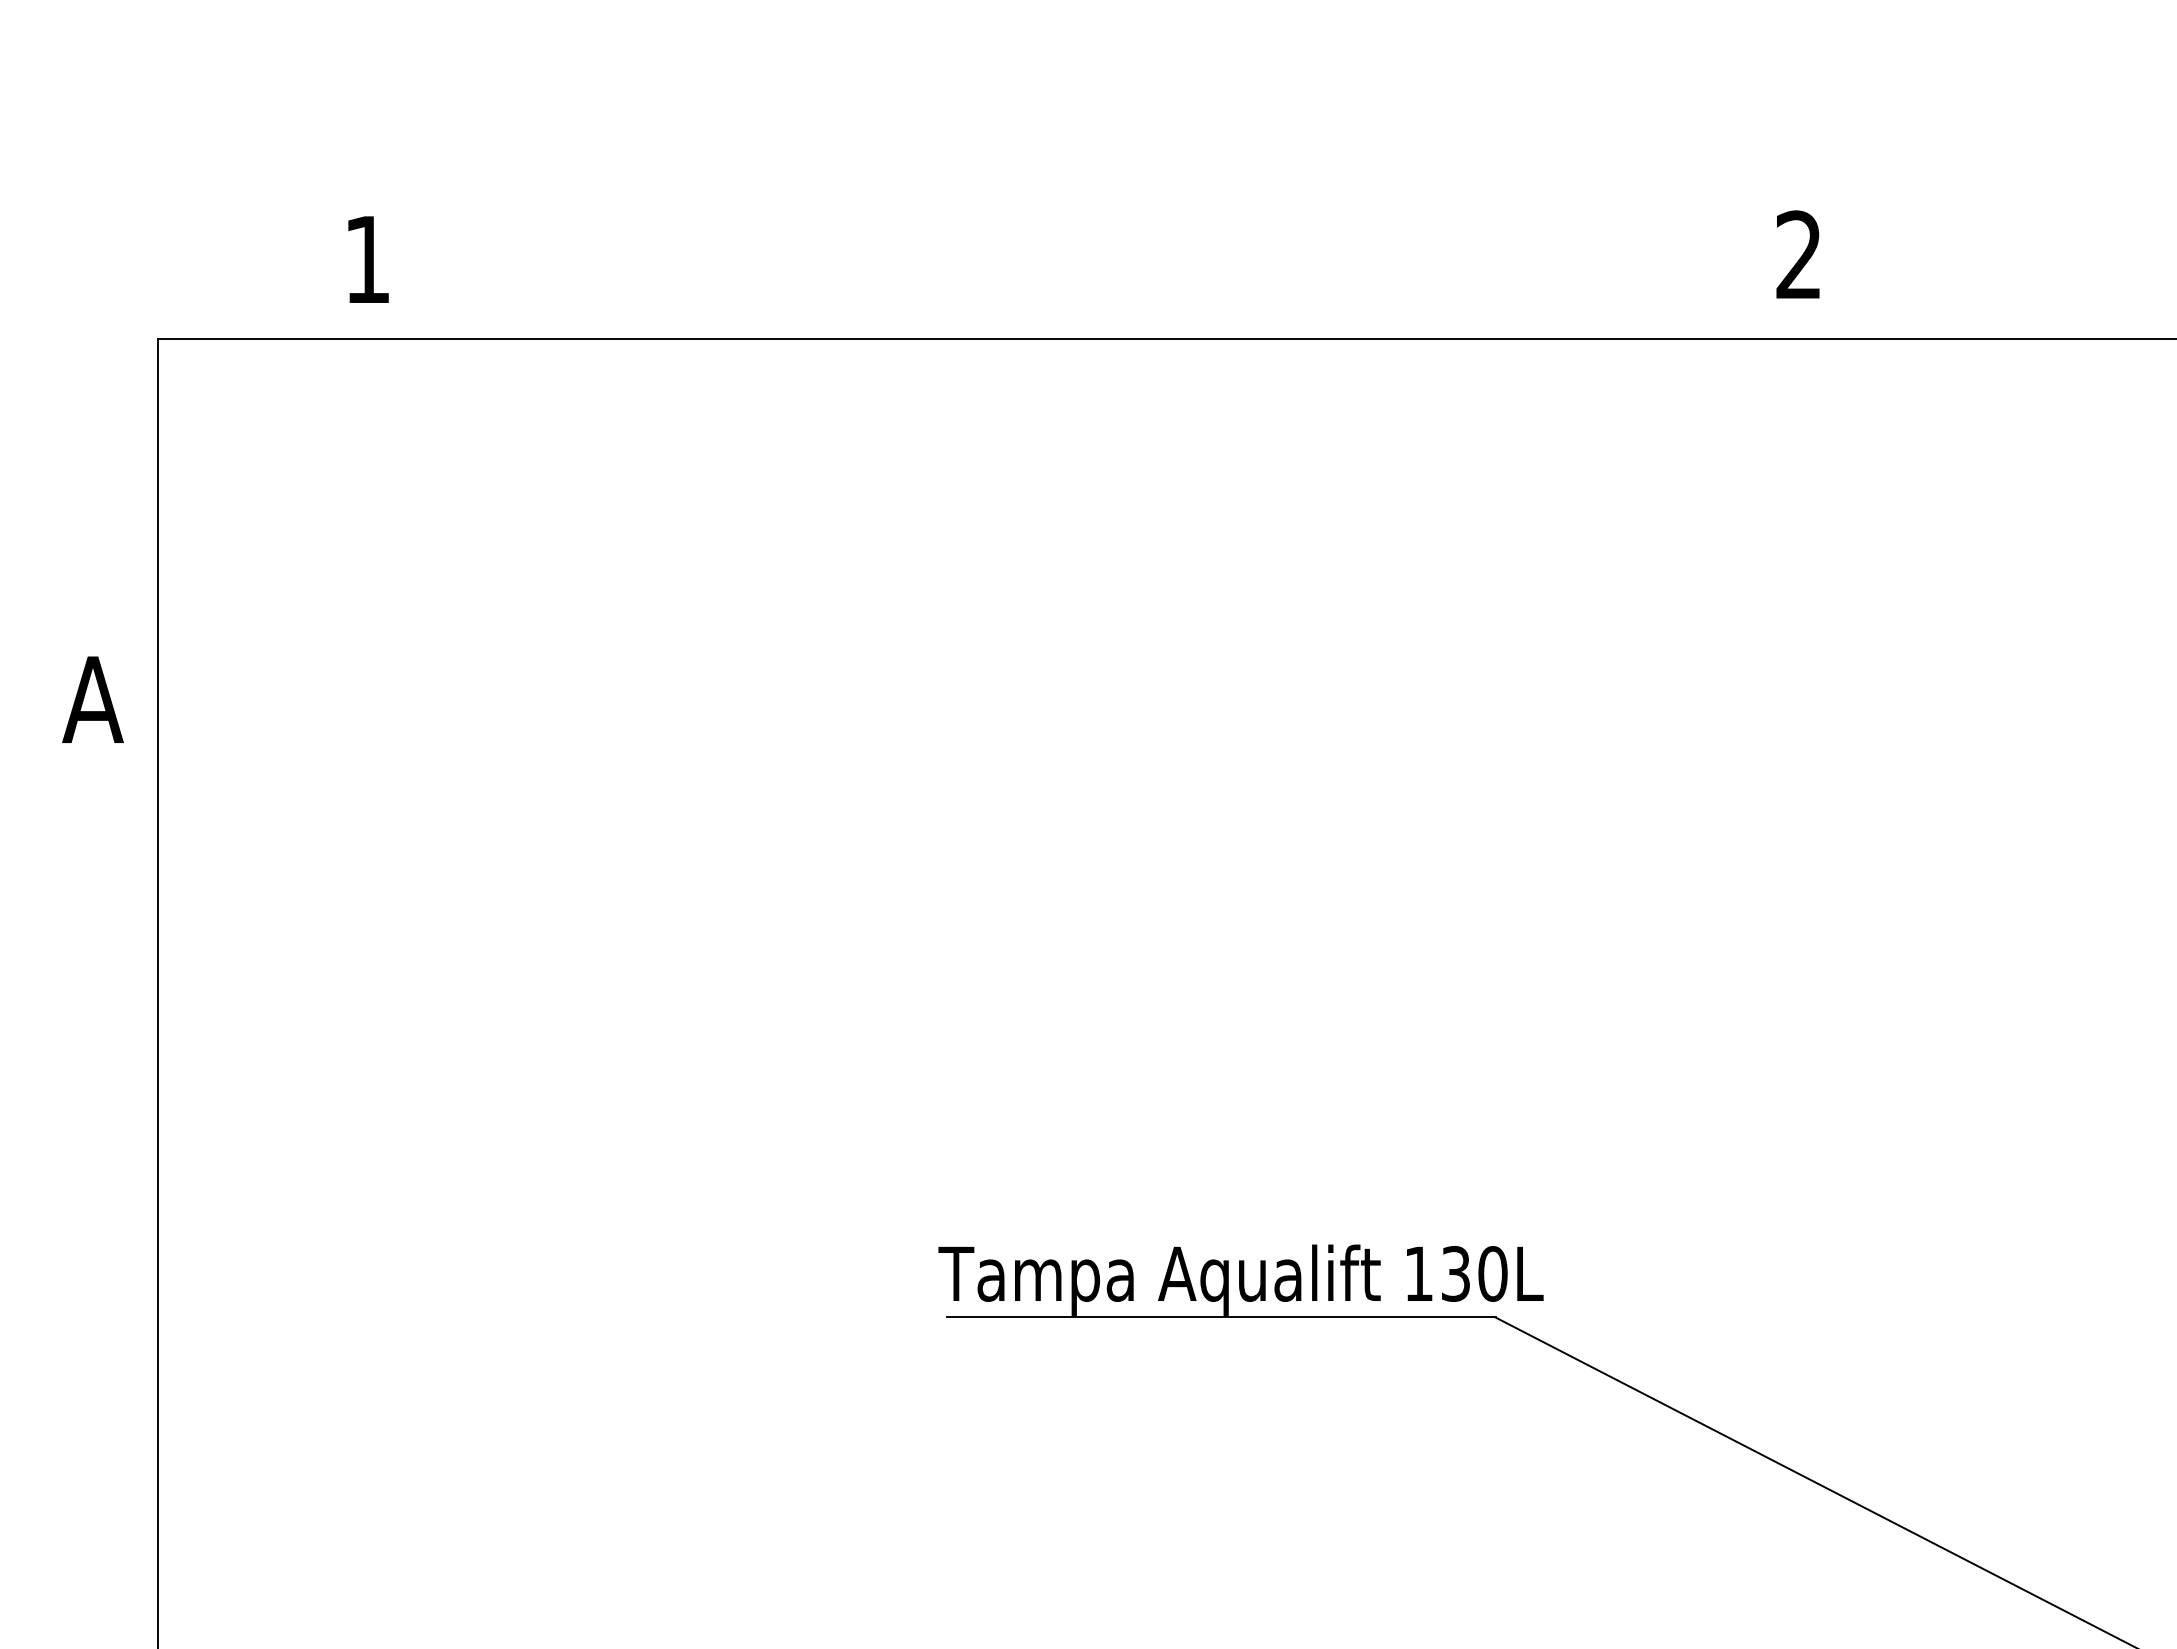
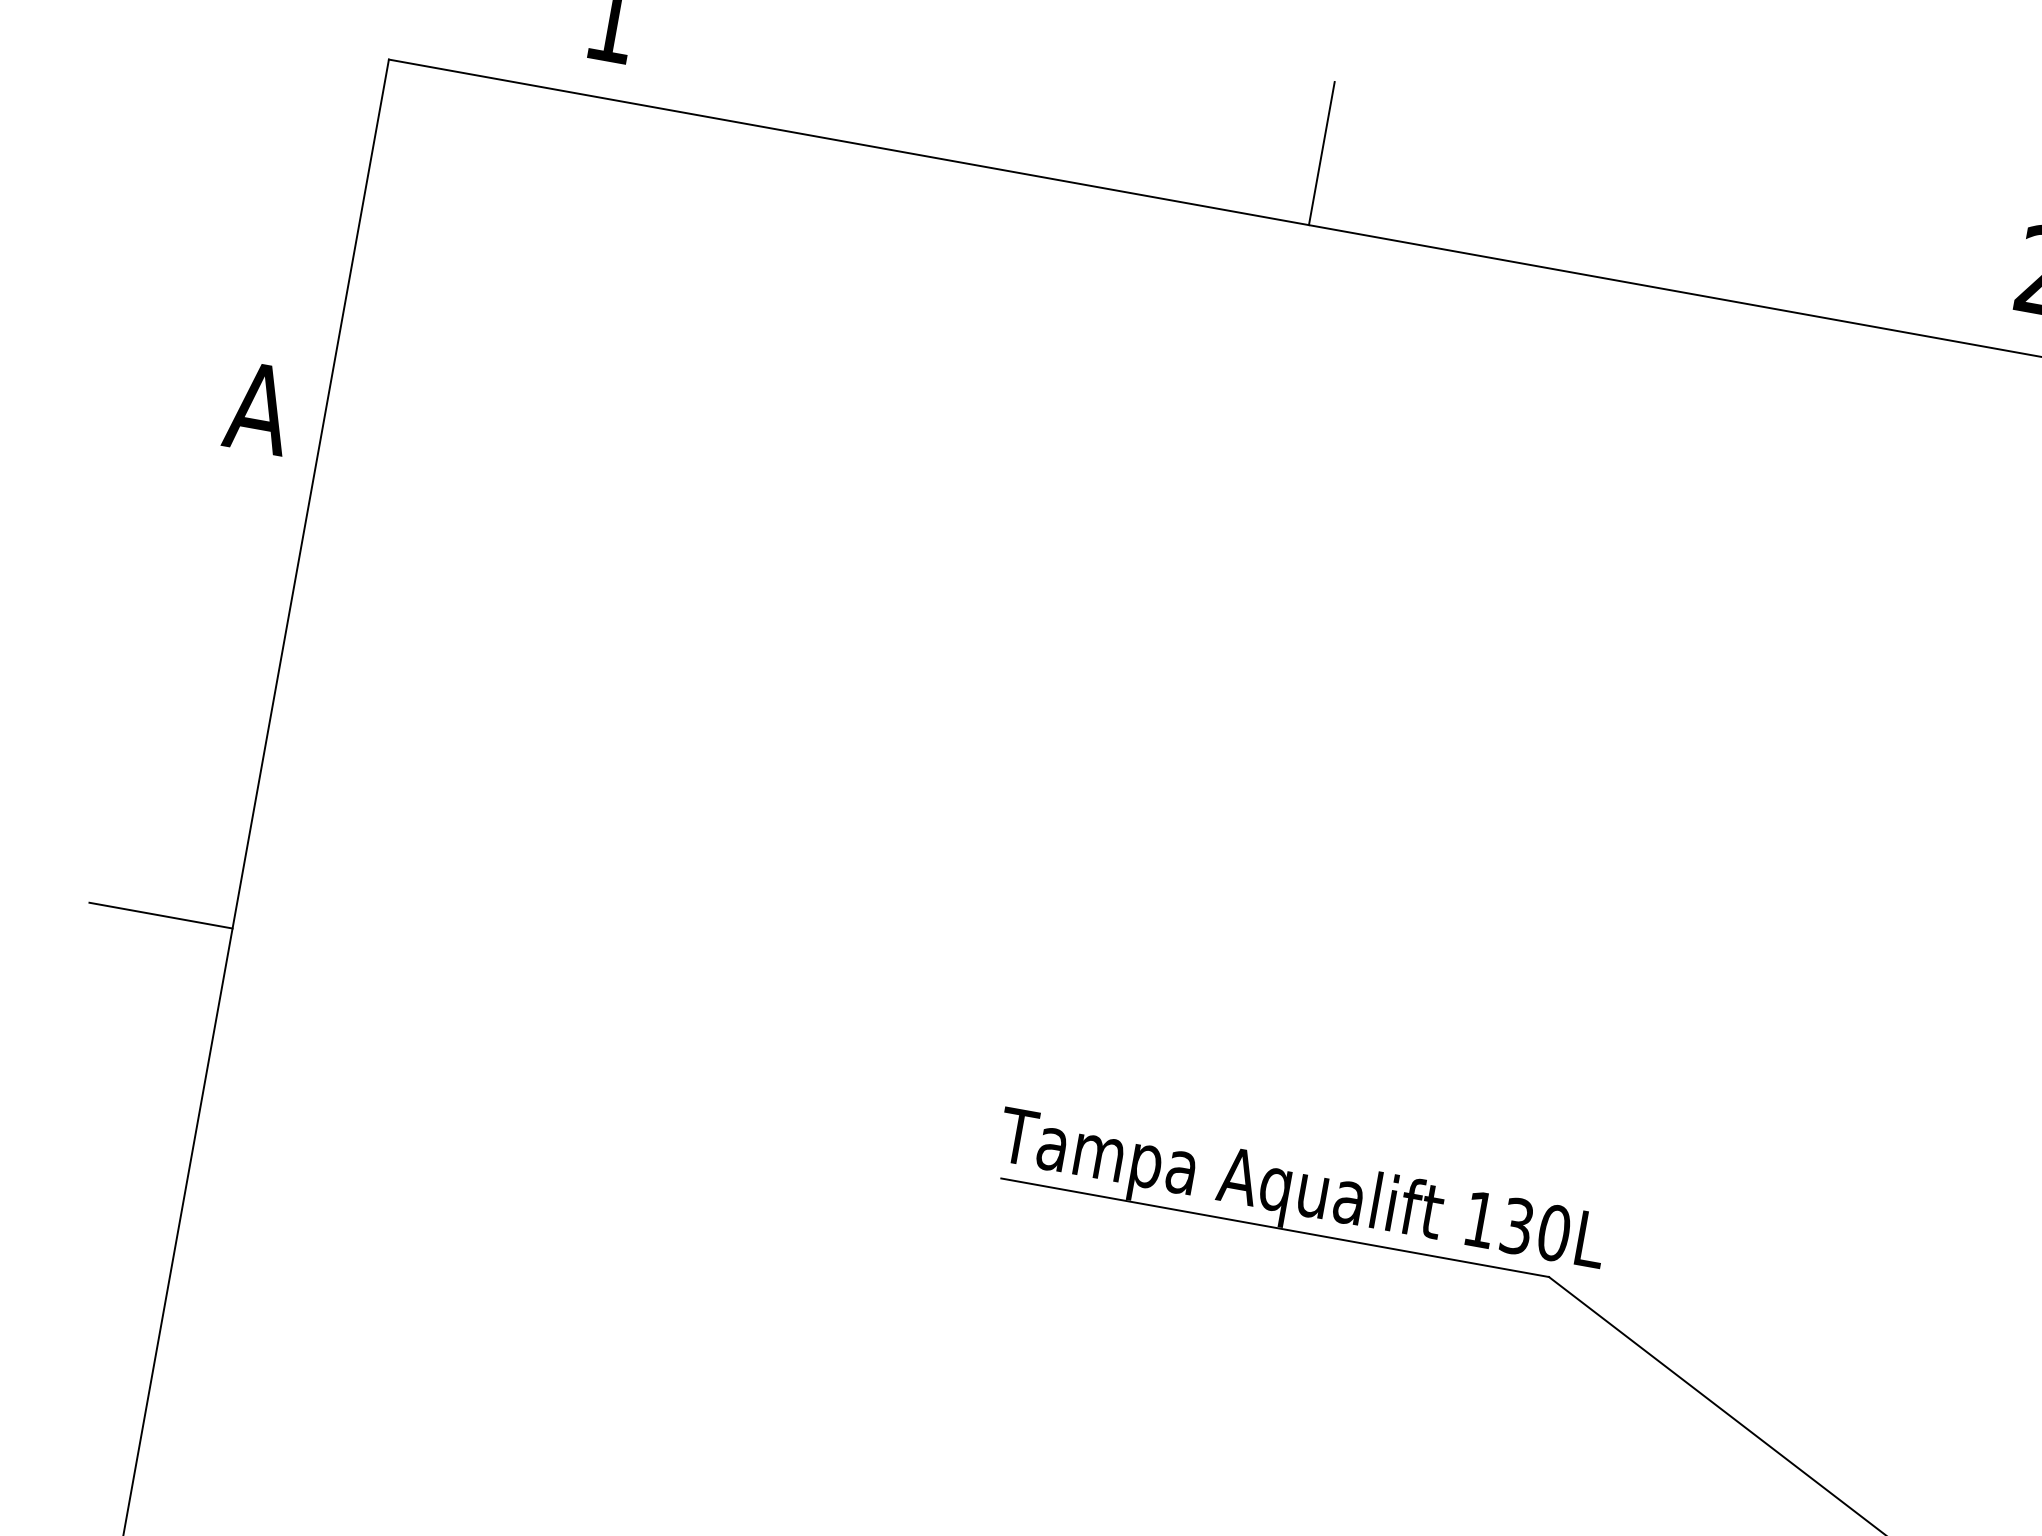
line: (1079, 267) -> (1322, 153), added
line: (86, 1209) -> (161, 915), added

